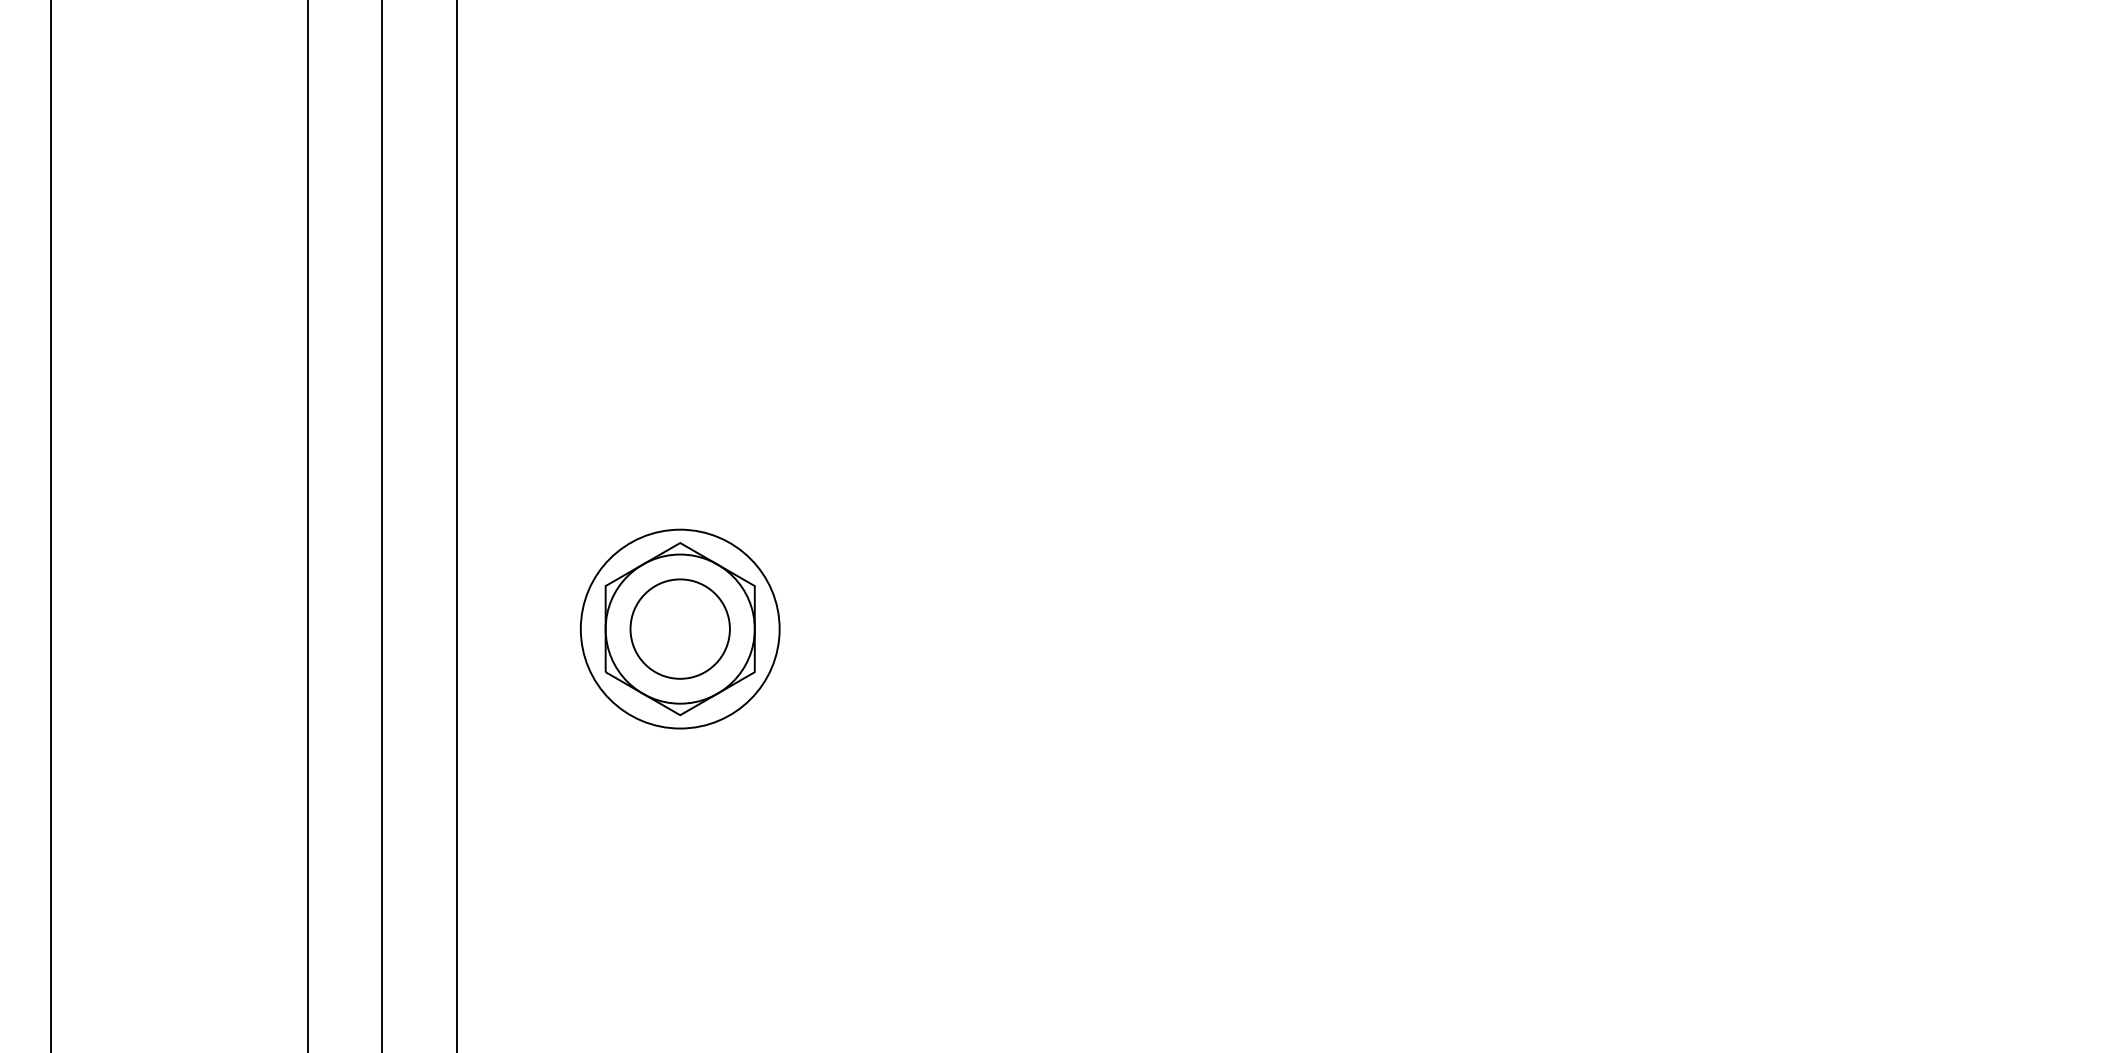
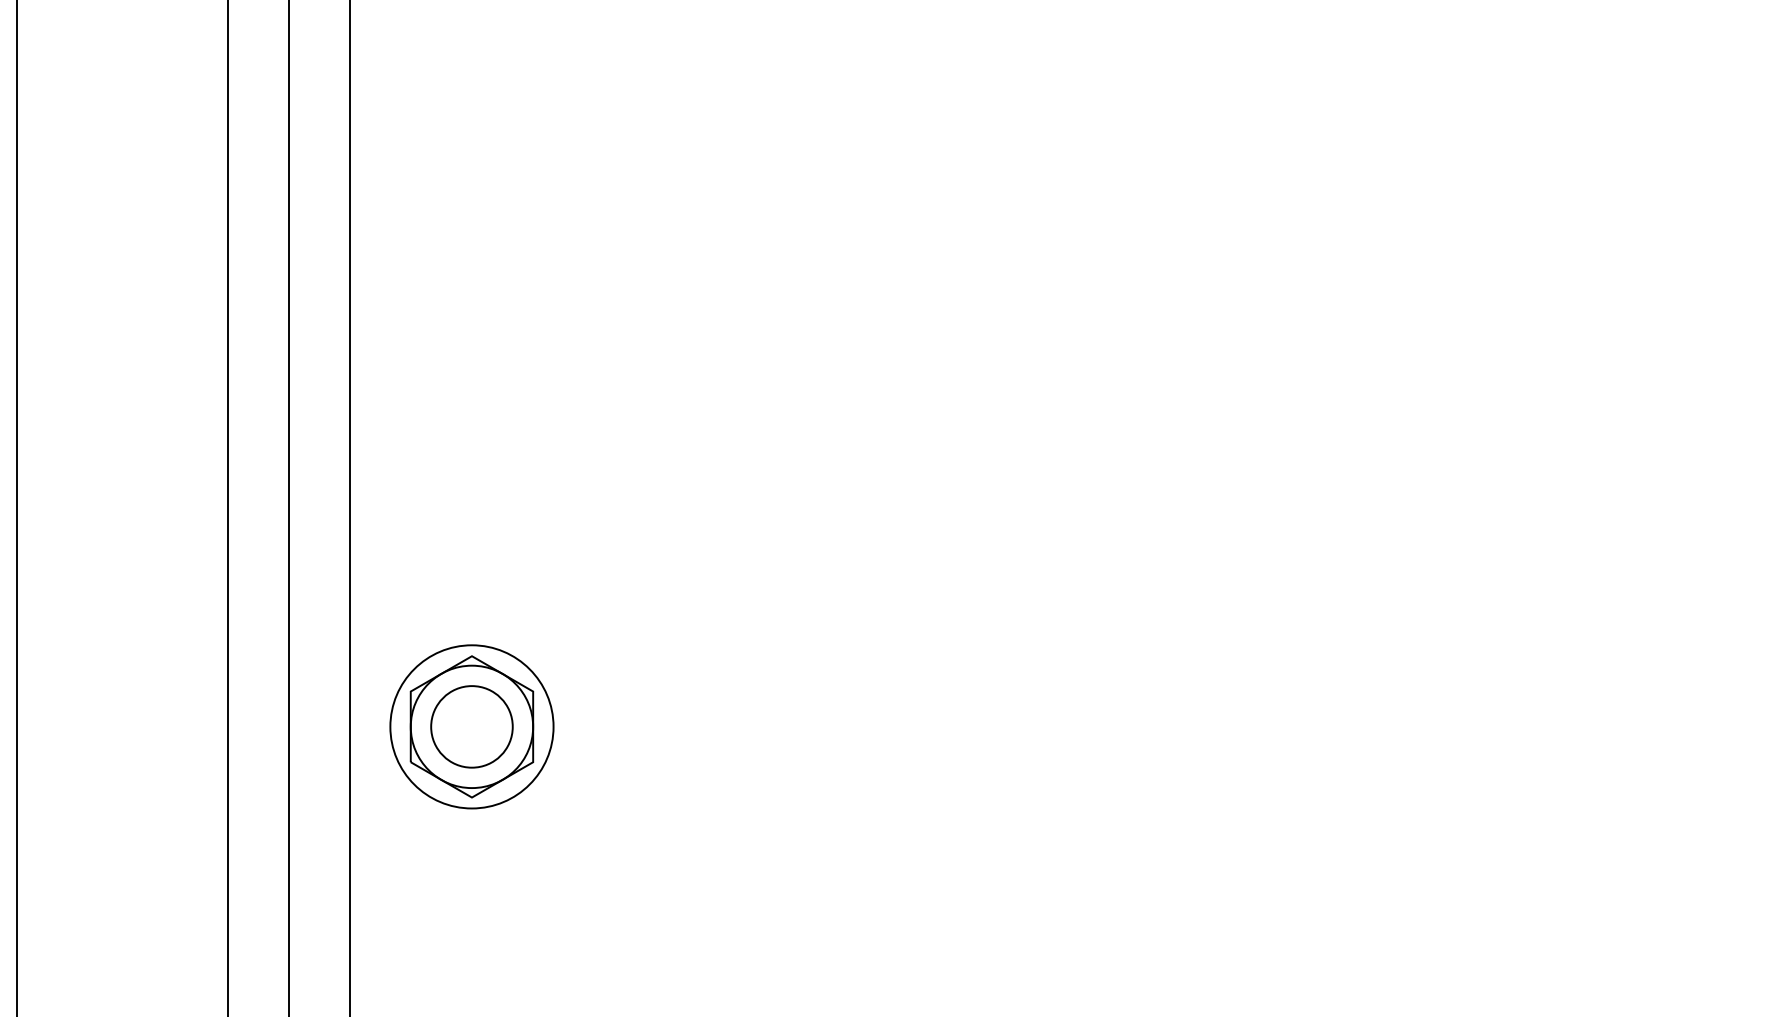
part: (679, 628) -> (471, 726), moved

